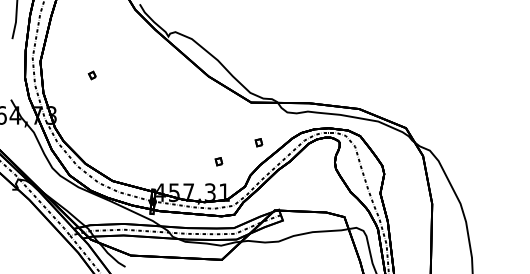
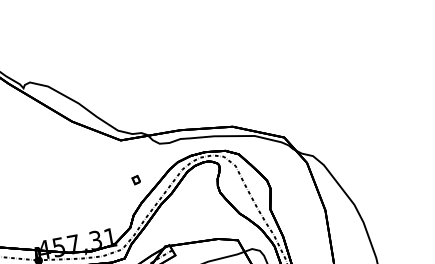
part: (218, 161) -> (98, 206), removed

